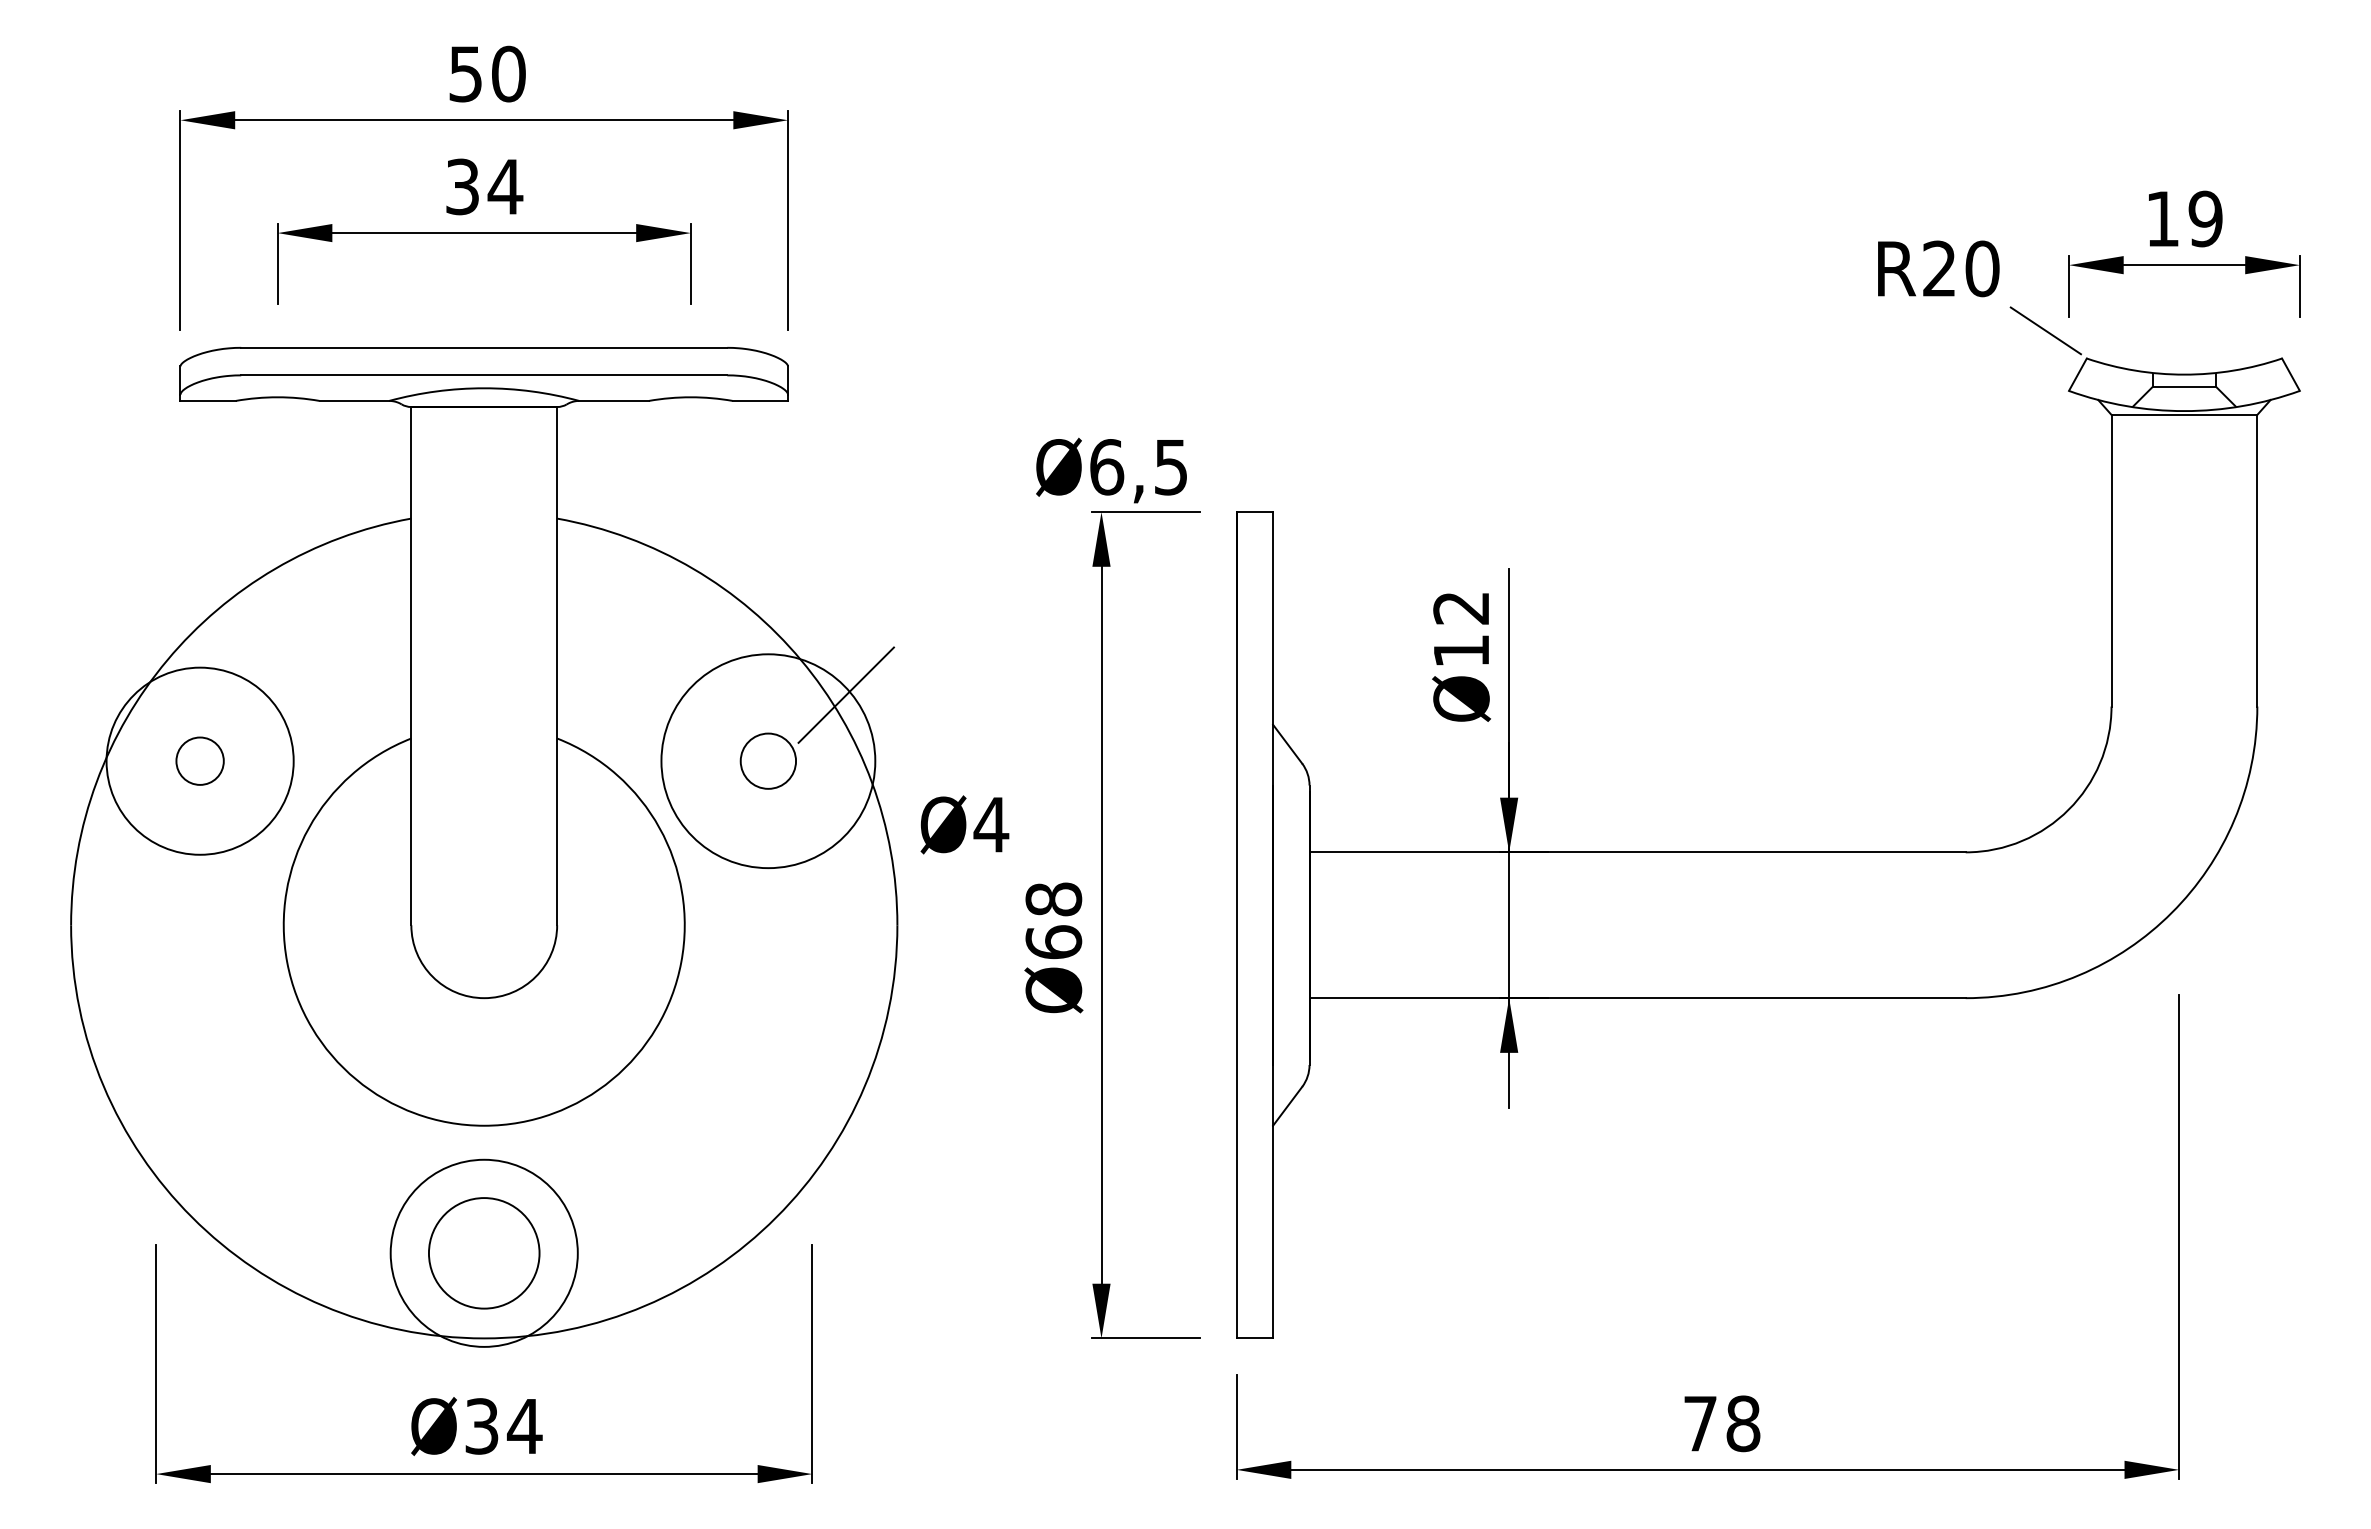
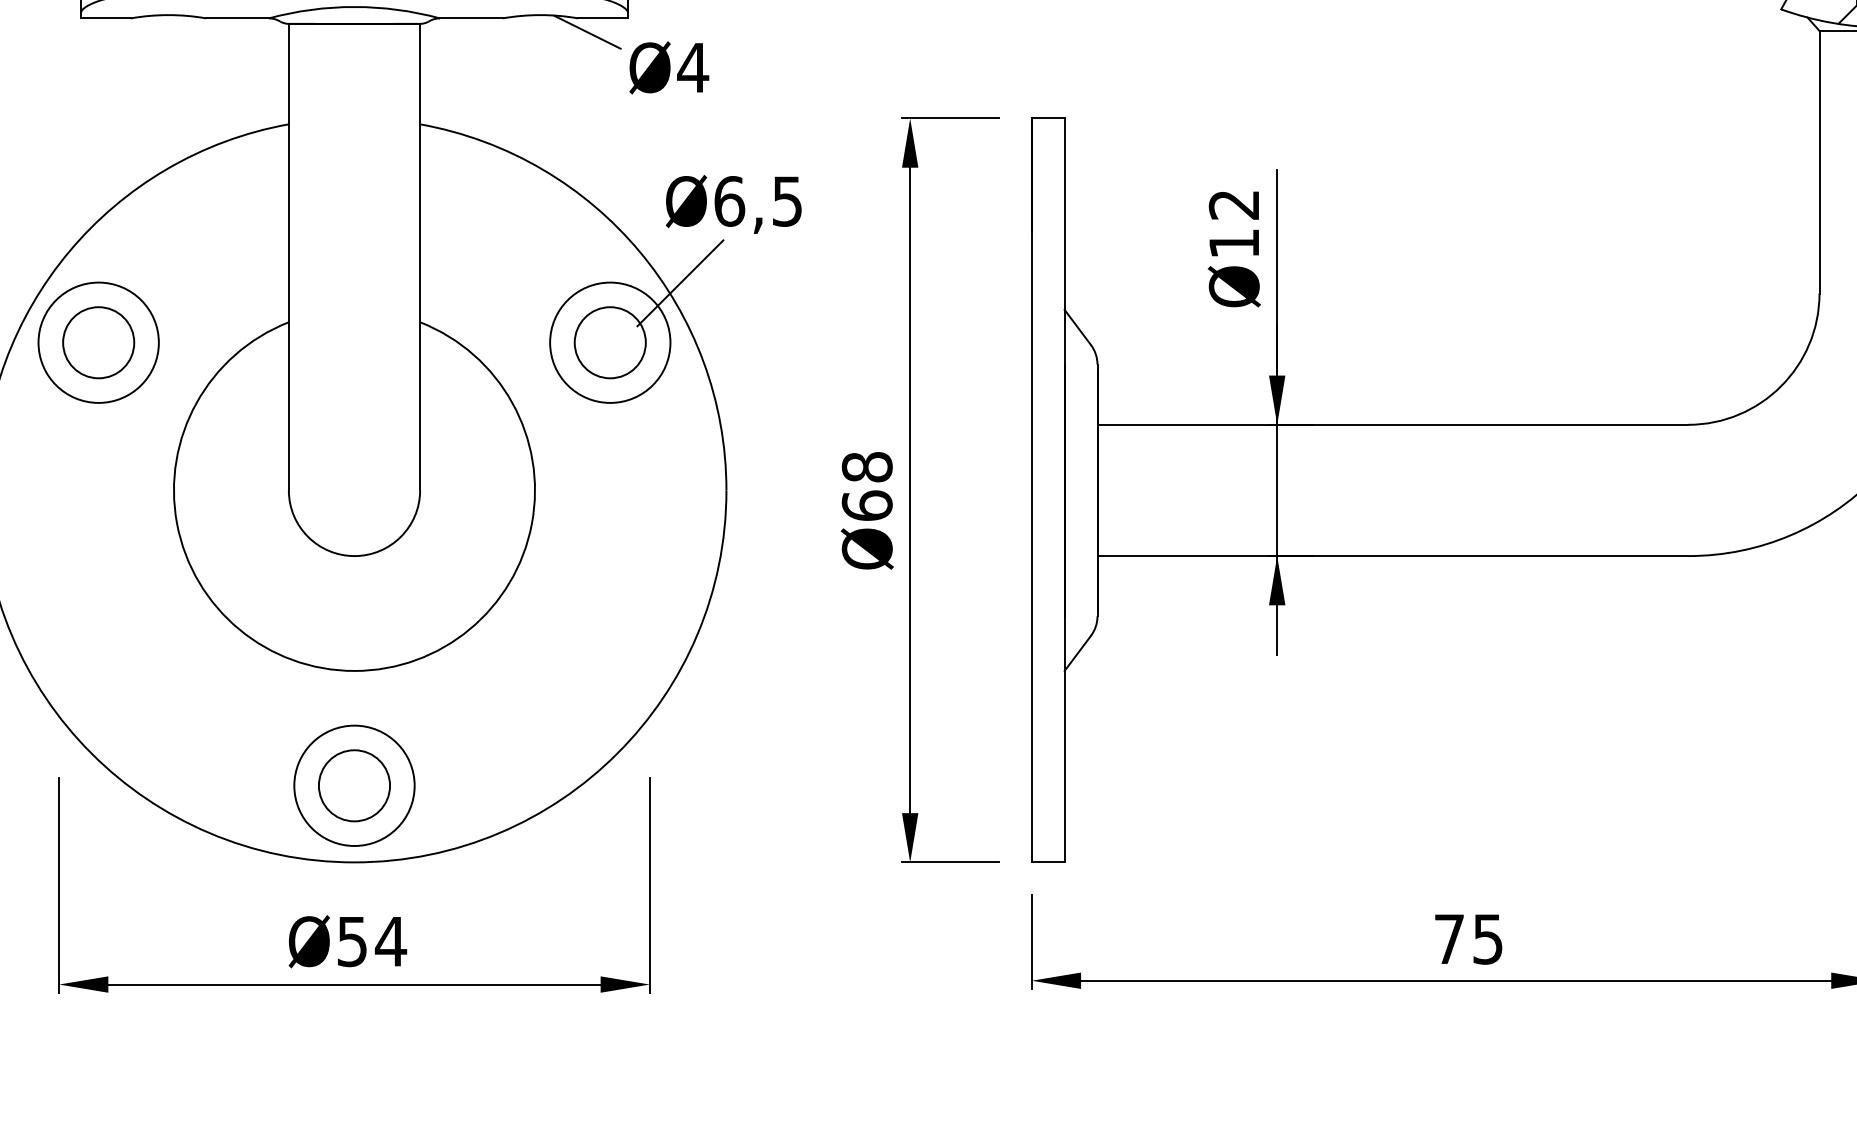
line: (742, 416) -> (586, 32), added
text: (1111, 470) -> (733, 204), moved
circle: (199, 760) -> (98, 342), size x1.67
circle: (767, 760) -> (609, 342), size x1.43
circle: (199, 761) -> (98, 343), size x0.71
circle: (768, 761) -> (610, 343), size x0.62
text: (964, 824) -> (668, 67), moved
circle: (483, 1252) -> (353, 785), size x0.71
circle: (484, 1253) -> (354, 785), size x0.71
text: (1743, 1423) -> (1488, 939), 78 -> 75
text: (482, 1426) -> (352, 941), Ø34 -> Ø54

